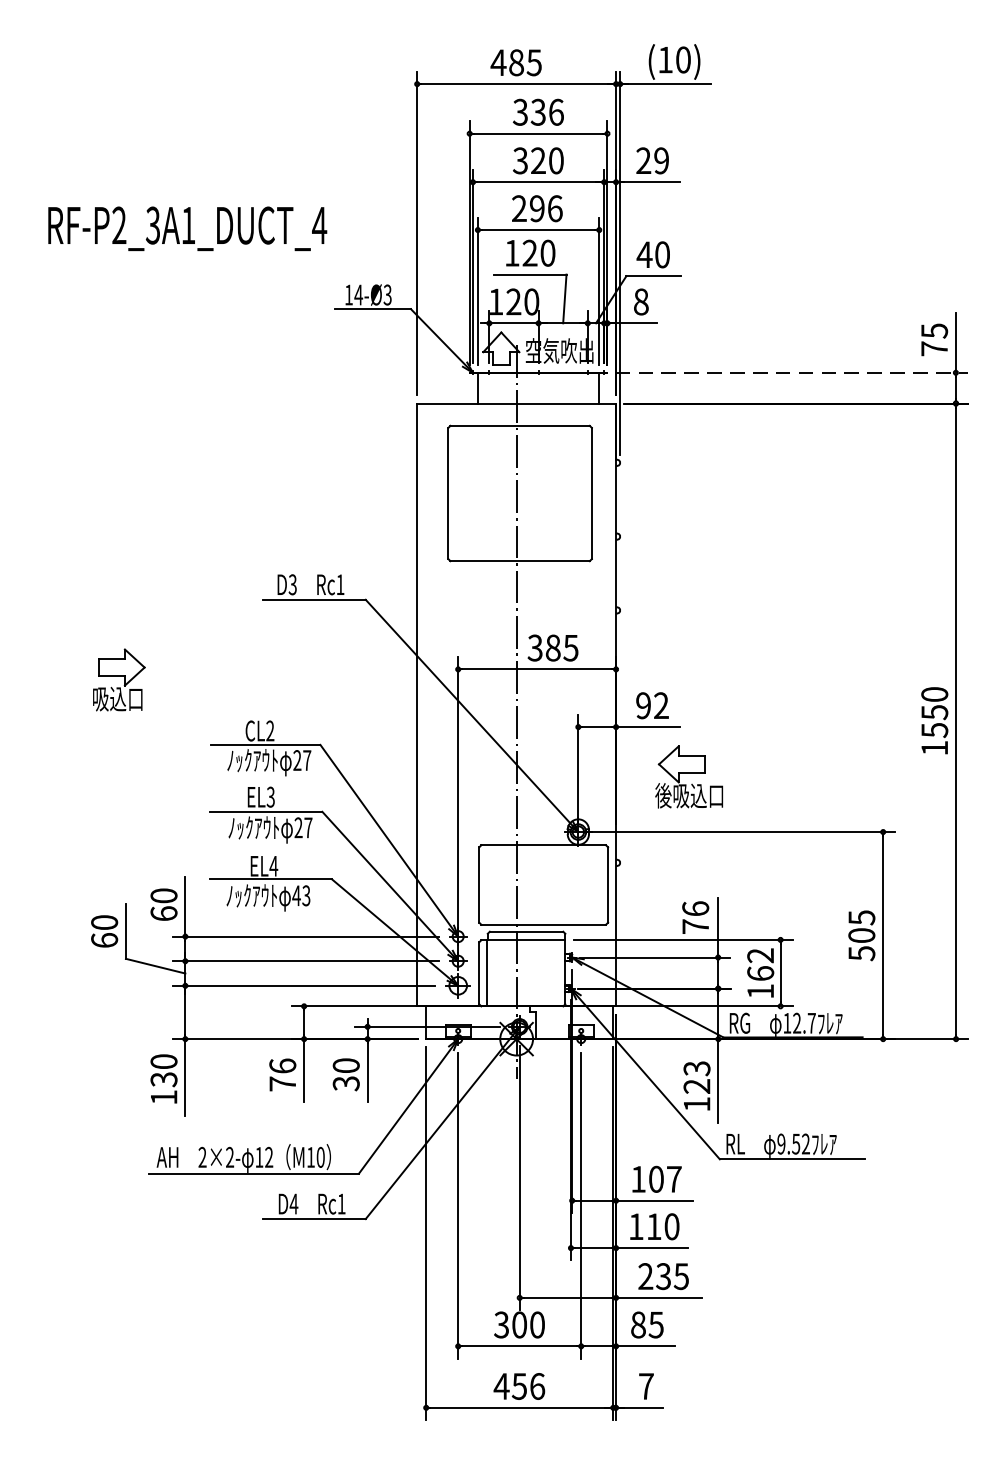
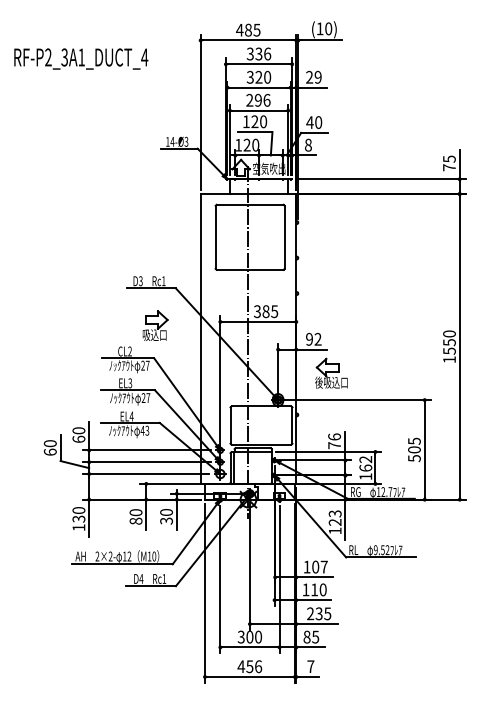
text: (188, 227) -> (81, 58), moved
line: (791, 373) -> (380, 179), dashed -> solid
part: (119, 678) -> (155, 325), moved
text: (281, 1074) -> (135, 516), 76 -> 80

